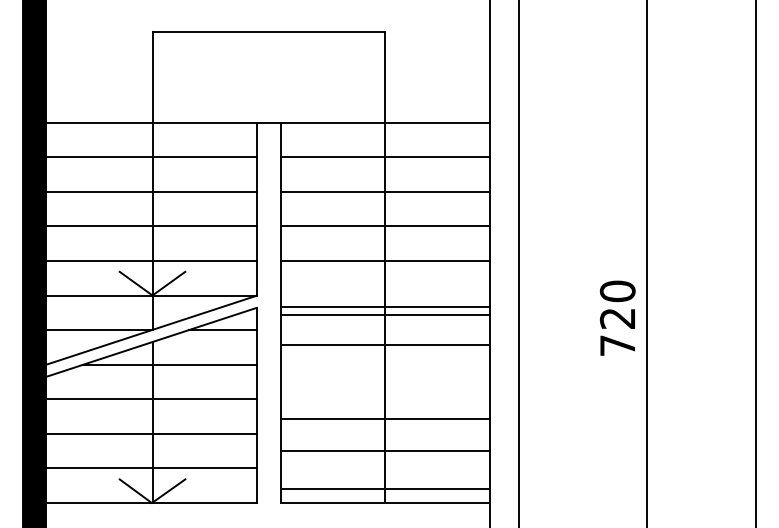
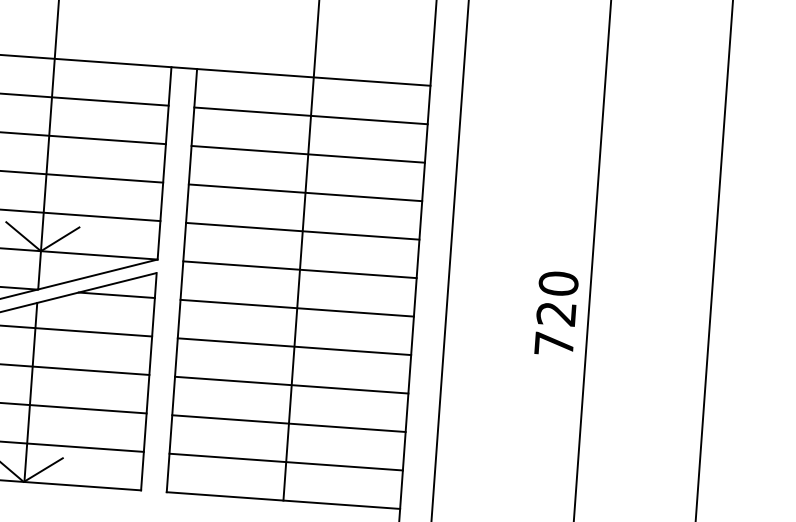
line: (385, 307) -> (297, 308), moved
line: (385, 314) -> (300, 269), moved
line: (385, 344) -> (294, 346), moved
line: (385, 419) -> (291, 385), moved
line: (385, 450) -> (289, 423), moved
line: (385, 489) -> (286, 462), moved

